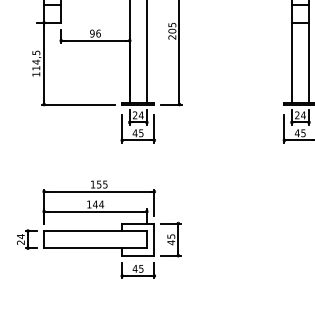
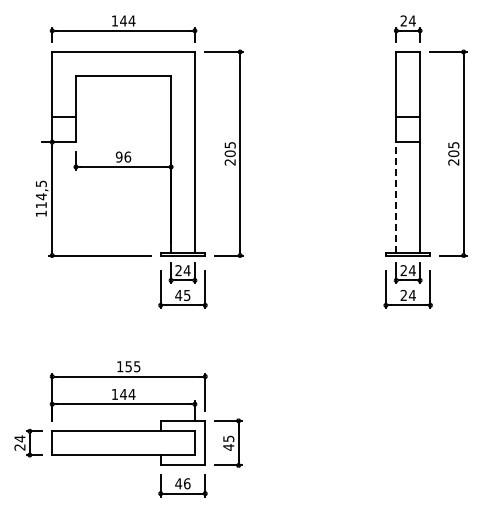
line: (292, 62) -> (396, 197), solid -> dashed
text: (299, 133) -> (407, 295), 45 -> 24
text: (141, 268) -> (187, 483), 45 -> 46

